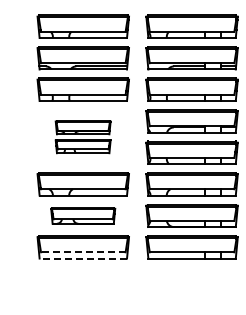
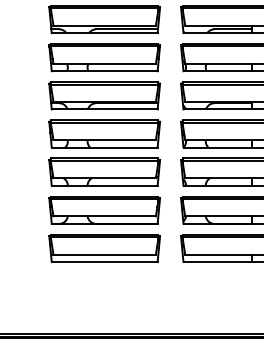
part: (82, 136) -> (103, 114), size x1.67
part: (82, 215) -> (103, 209), size x1.43
line: (82, 252) -> (103, 254), dashed -> solid
line: (83, 258) -> (104, 262), dashed -> solid

